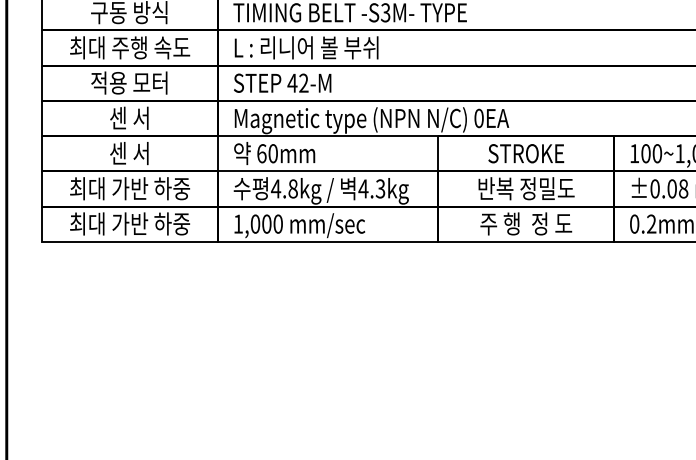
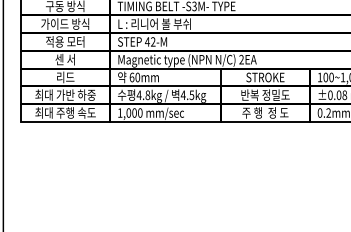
text: (129, 46) -> (65, 23), 최대 주행 속도 -> 가이드 방식
text: (478, 117) -> (241, 59), 0EA -> 2EA
text: (127, 153) -> (64, 77), 센 서 -> 리드
text: (379, 187) -> (191, 94), 4.3kg -> 4.5kg
text: (149, 223) -> (75, 112), 최대 가반 하중 -> 최대 주행 속도

